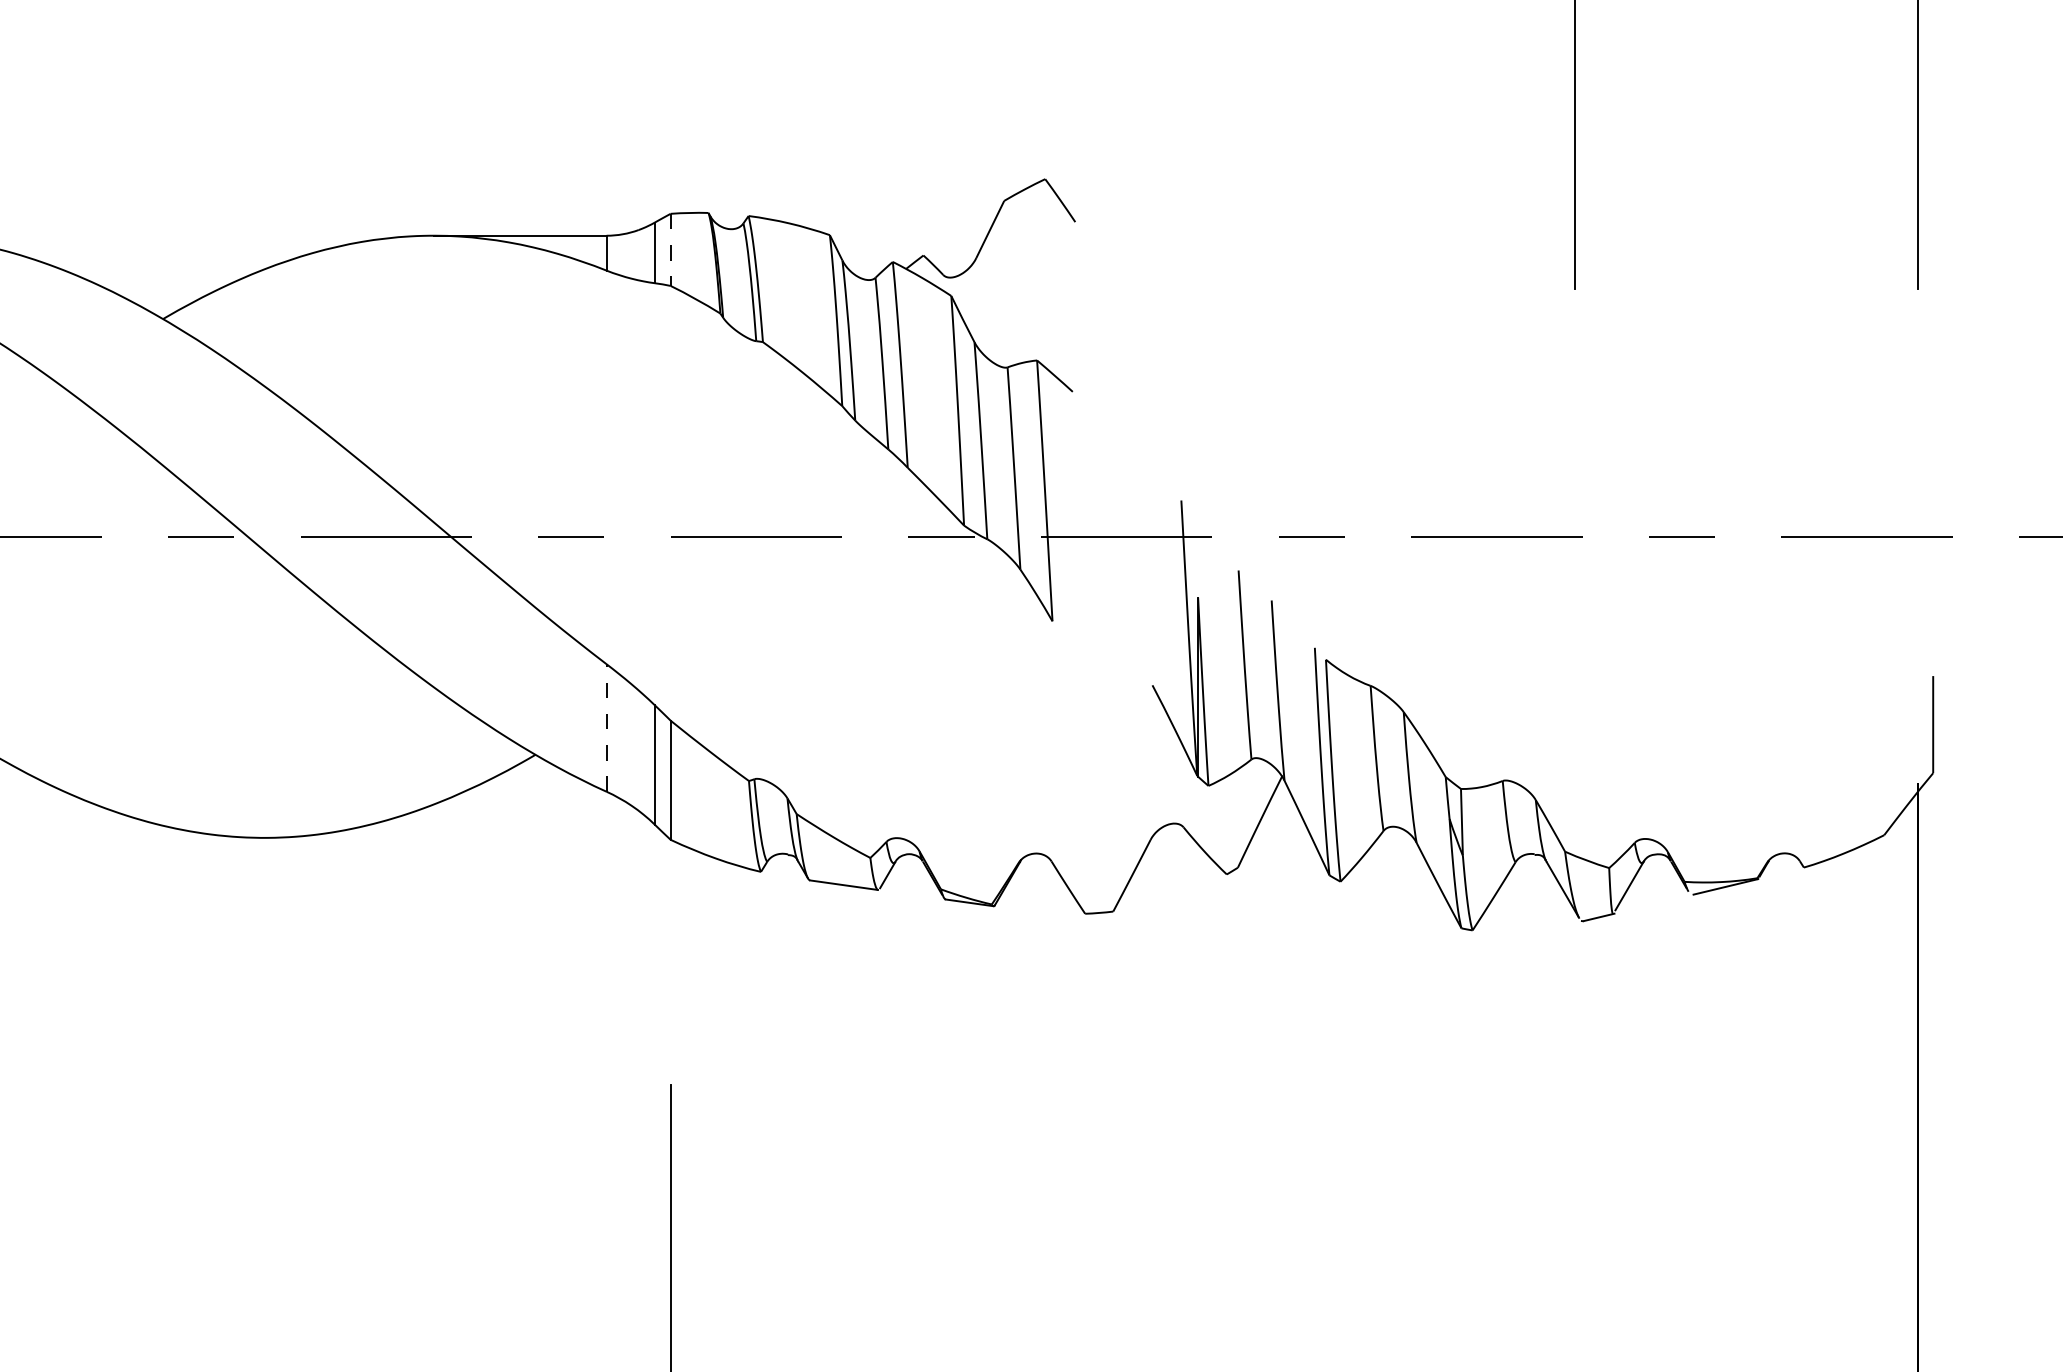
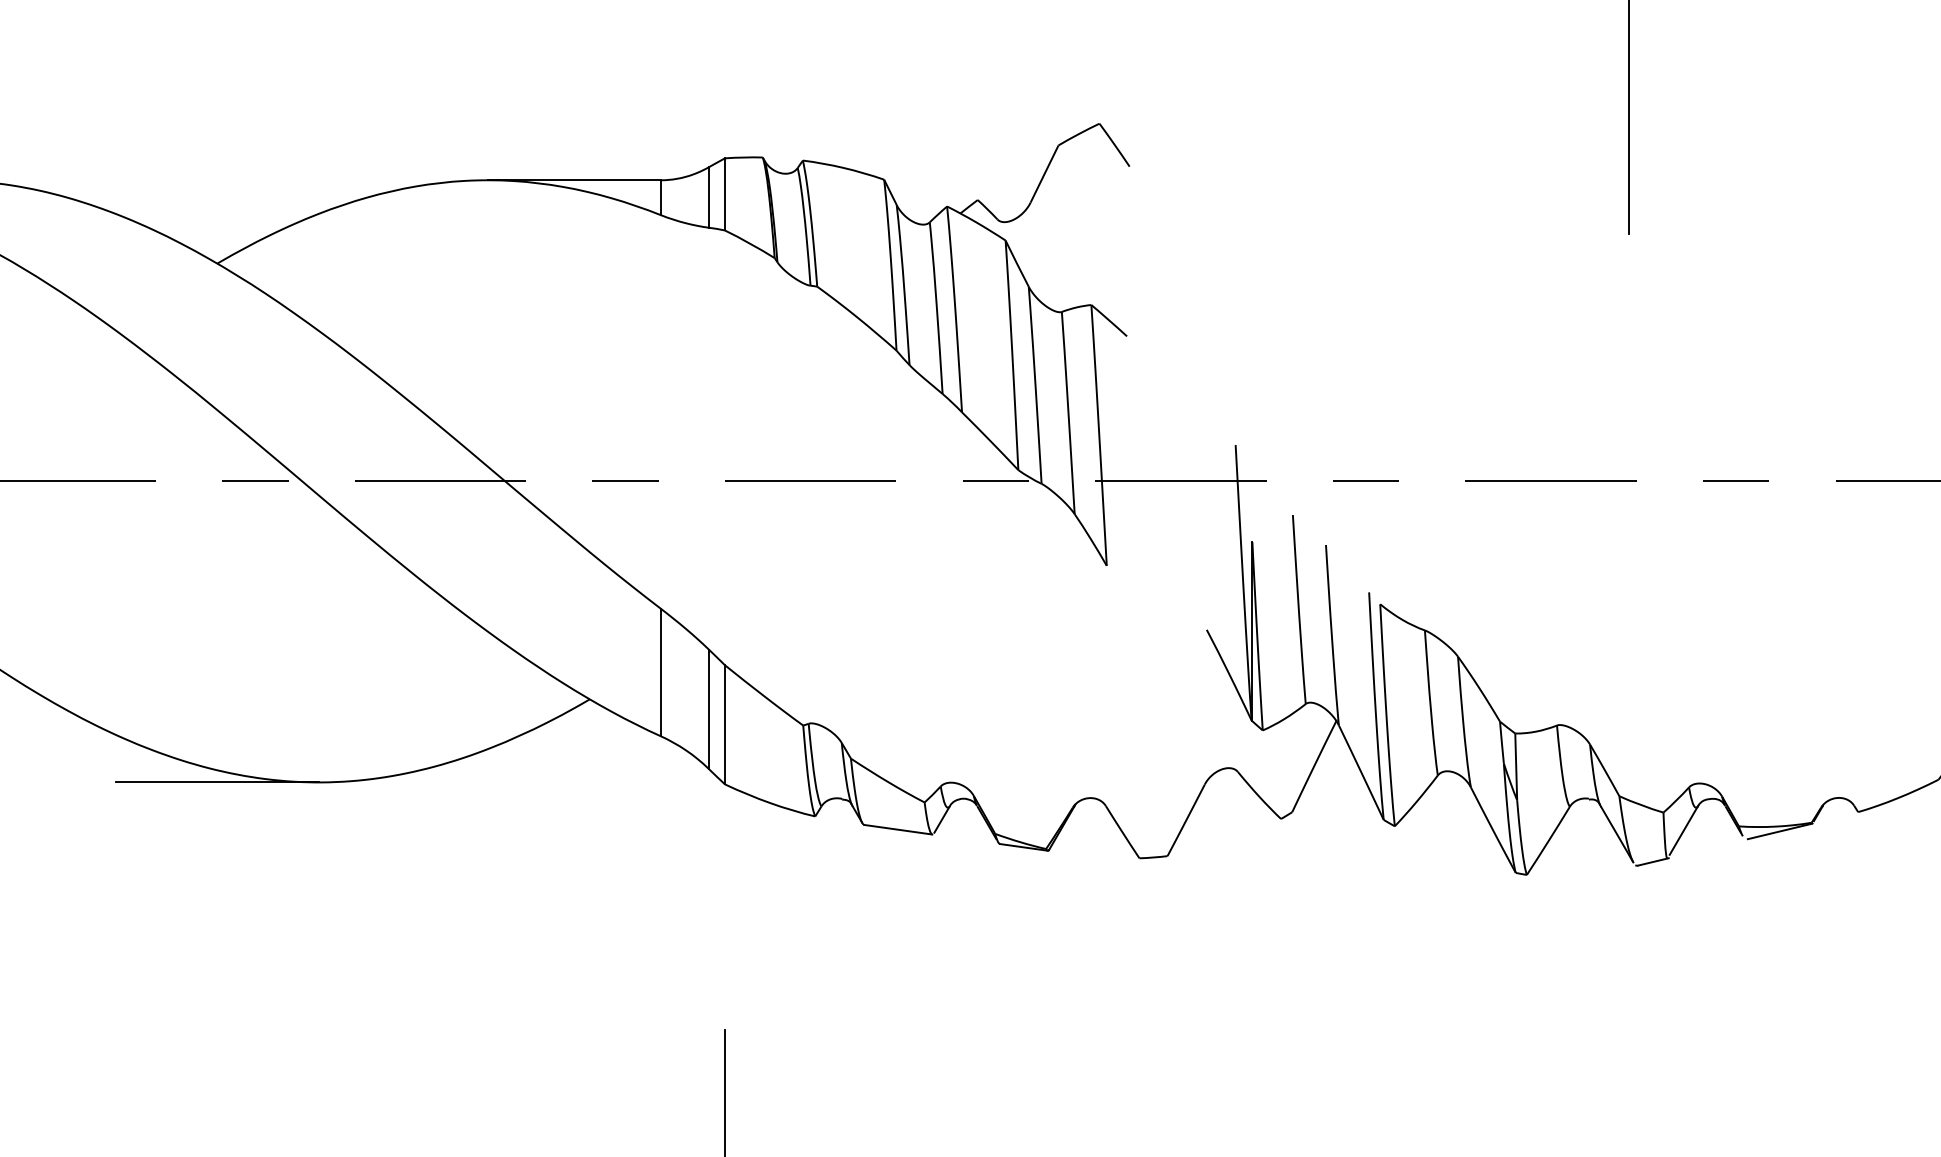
line: (670, 250) -> (724, 195), dashed -> solid
line: (606, 727) -> (660, 672), dashed -> solid
line: (162, 837) -> (216, 782), added

